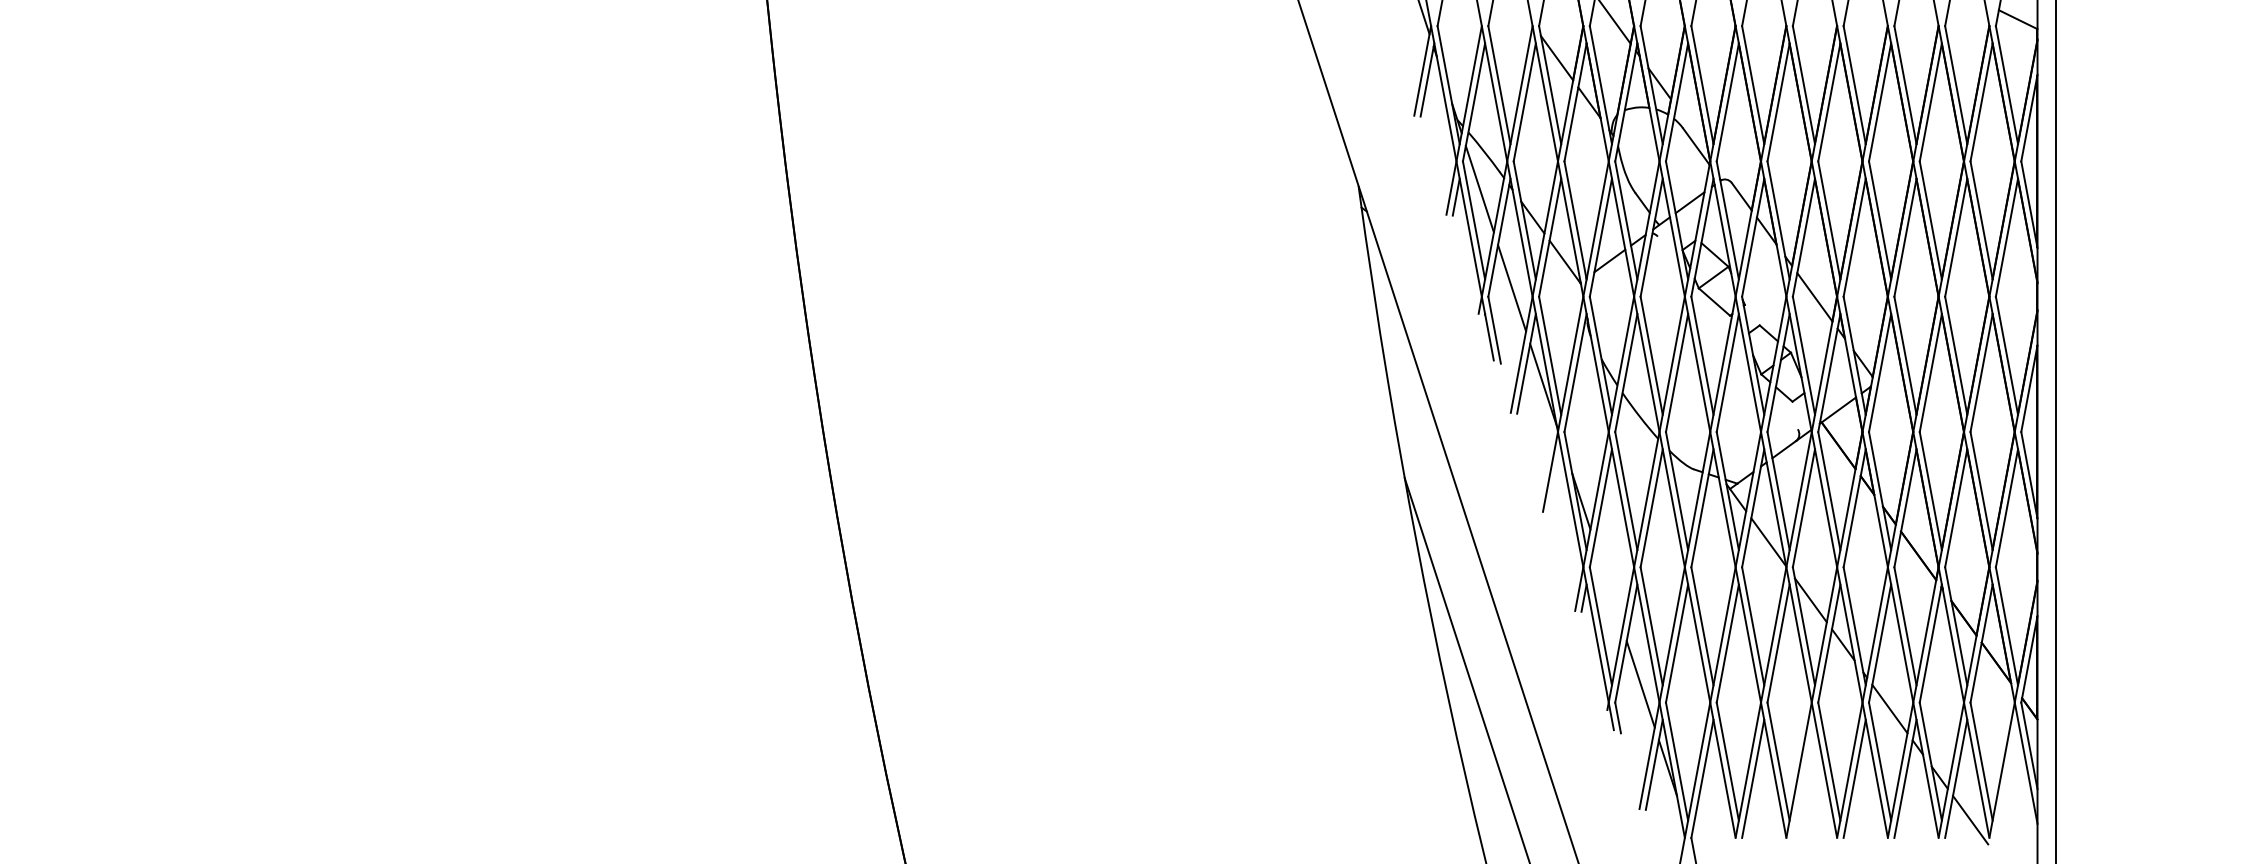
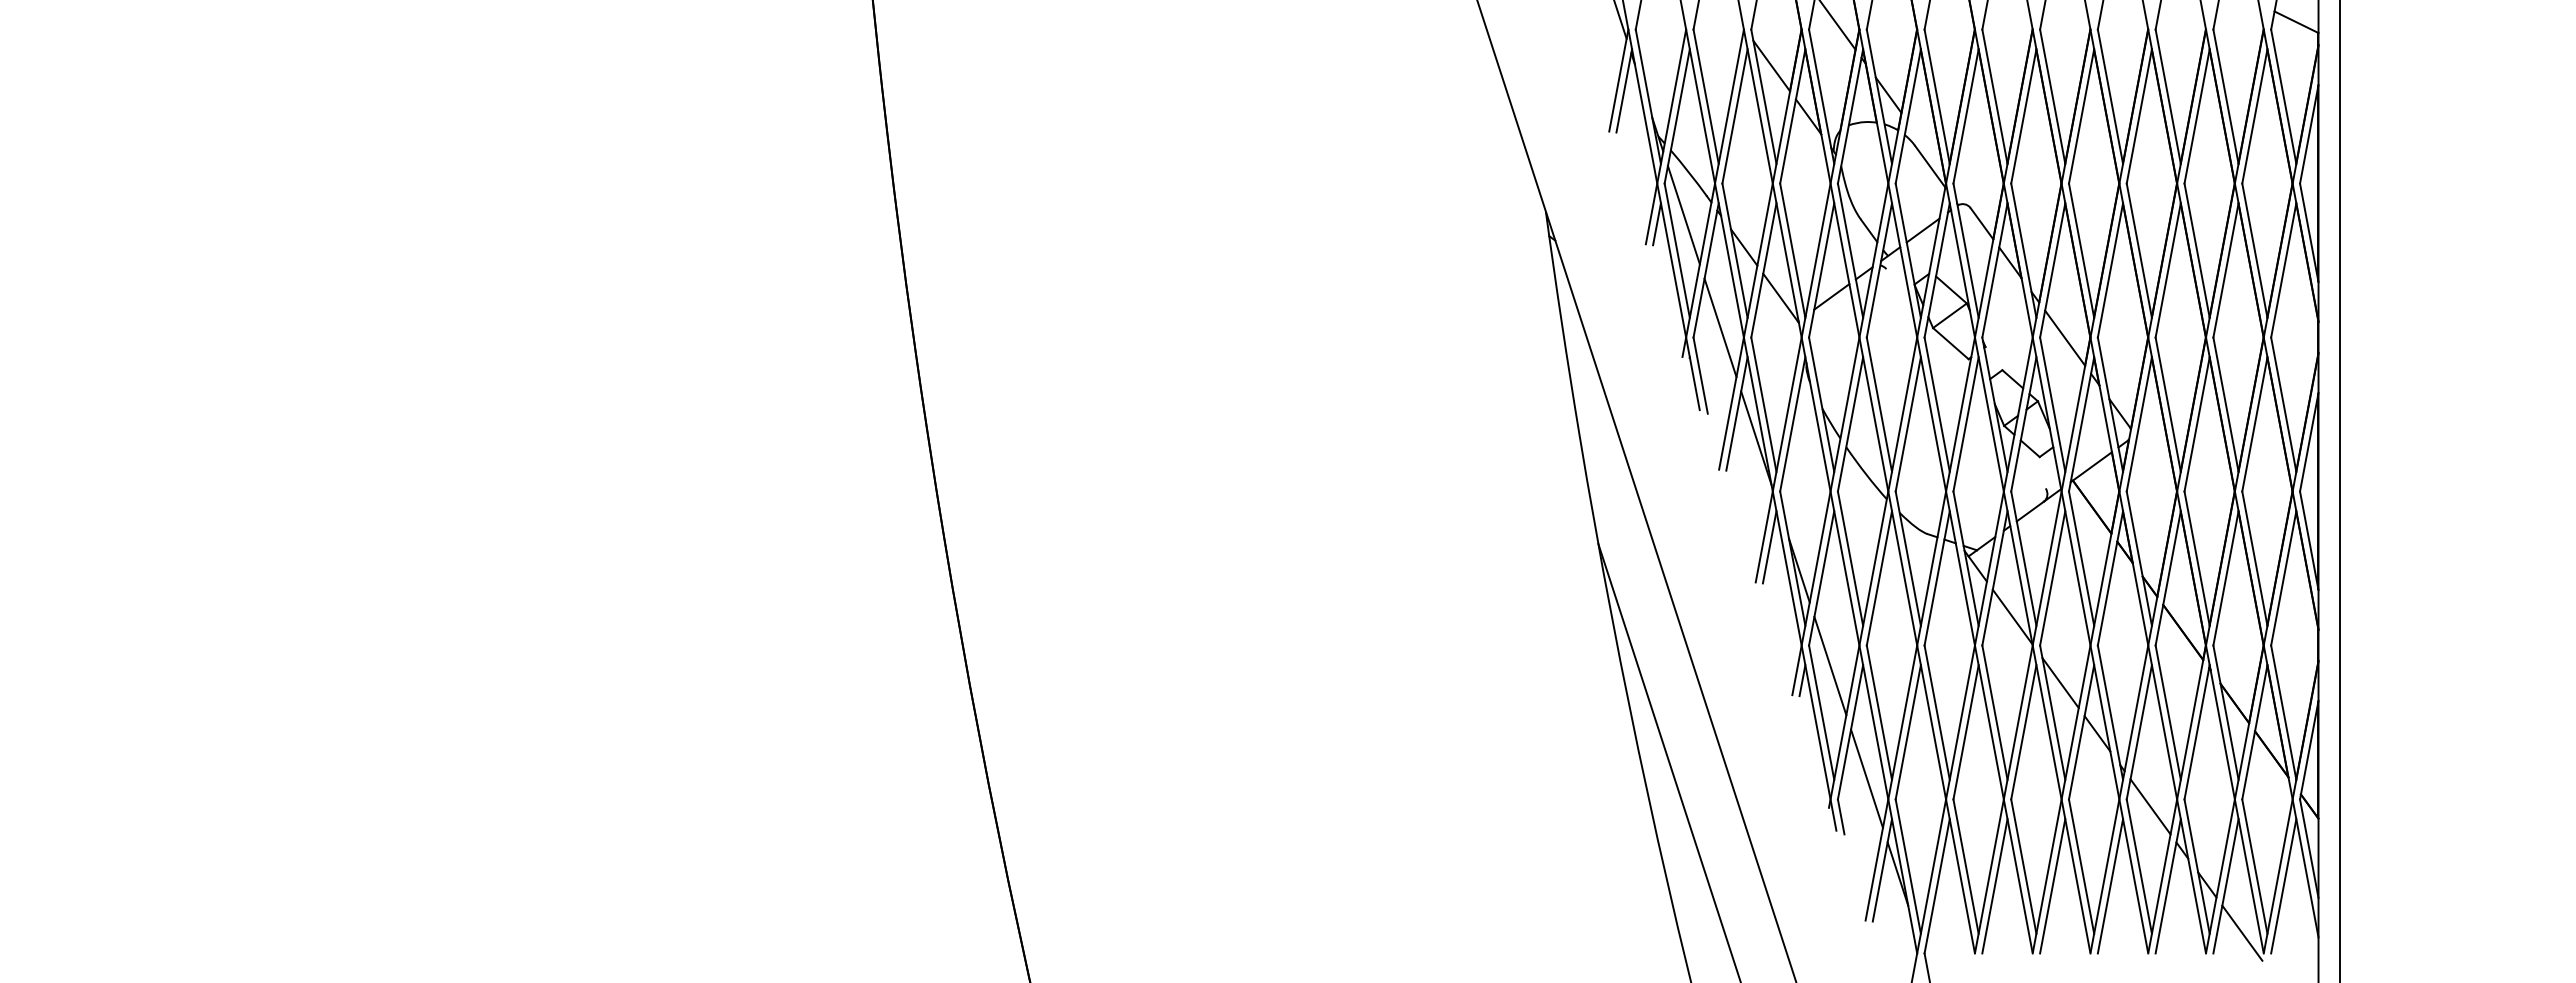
line: (1555, 481) -> (1769, 547), added
line: (1608, 584) -> (1830, 665), added
line: (1803, 779) -> (2052, 886), added
line: (2006, 779) -> (2283, 886), added

